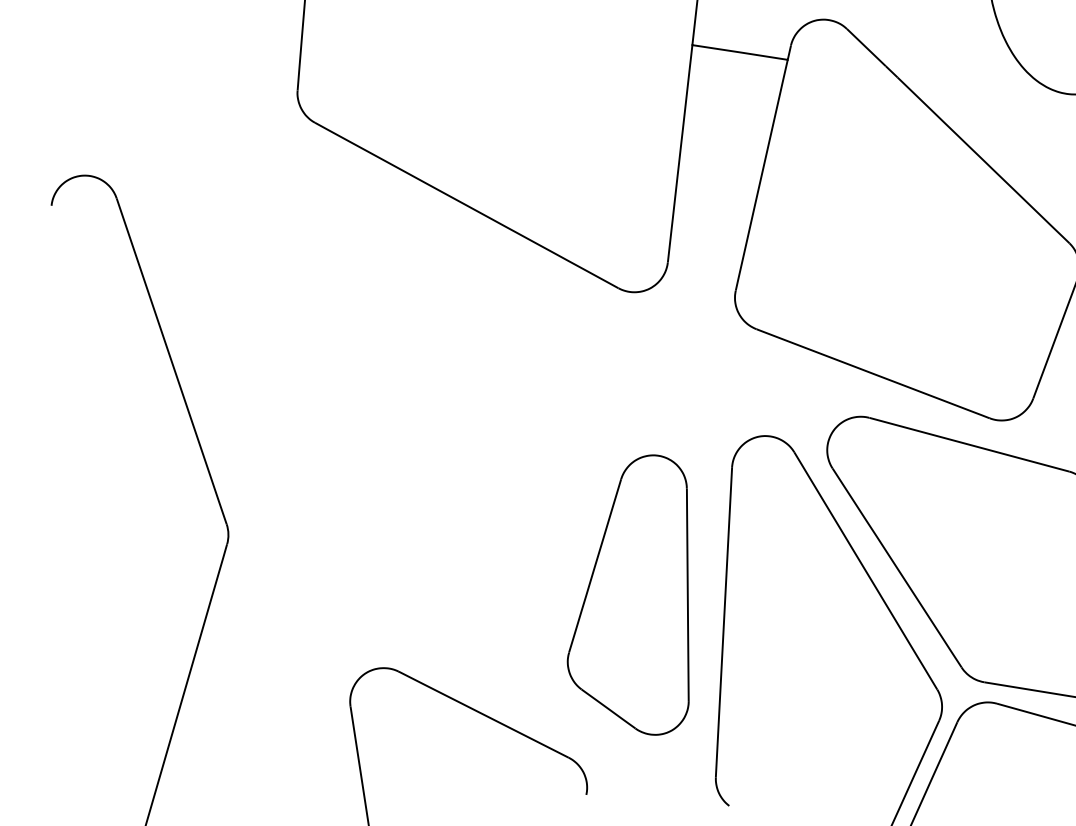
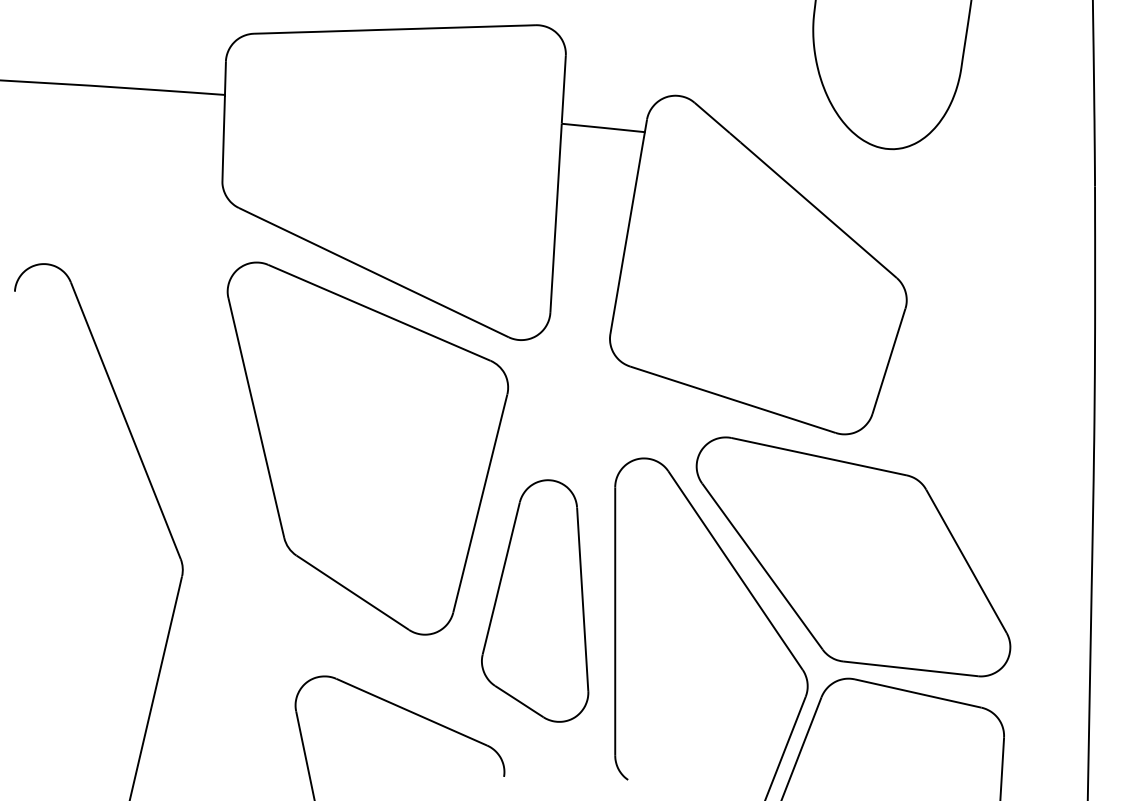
part: (448, 407) -> (367, 448), added

